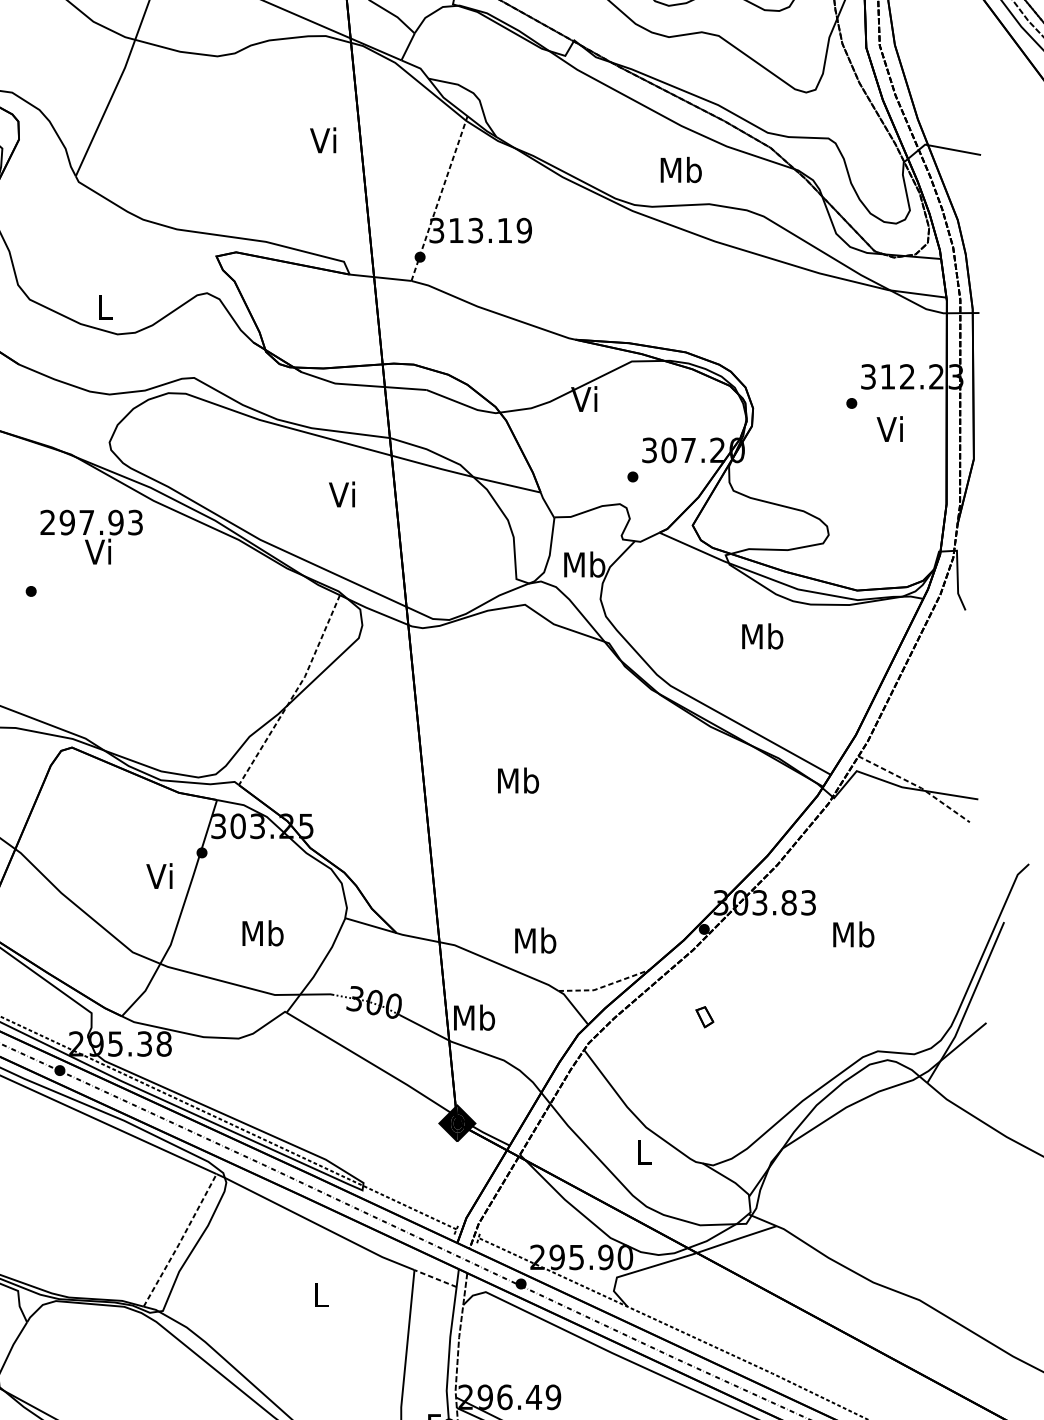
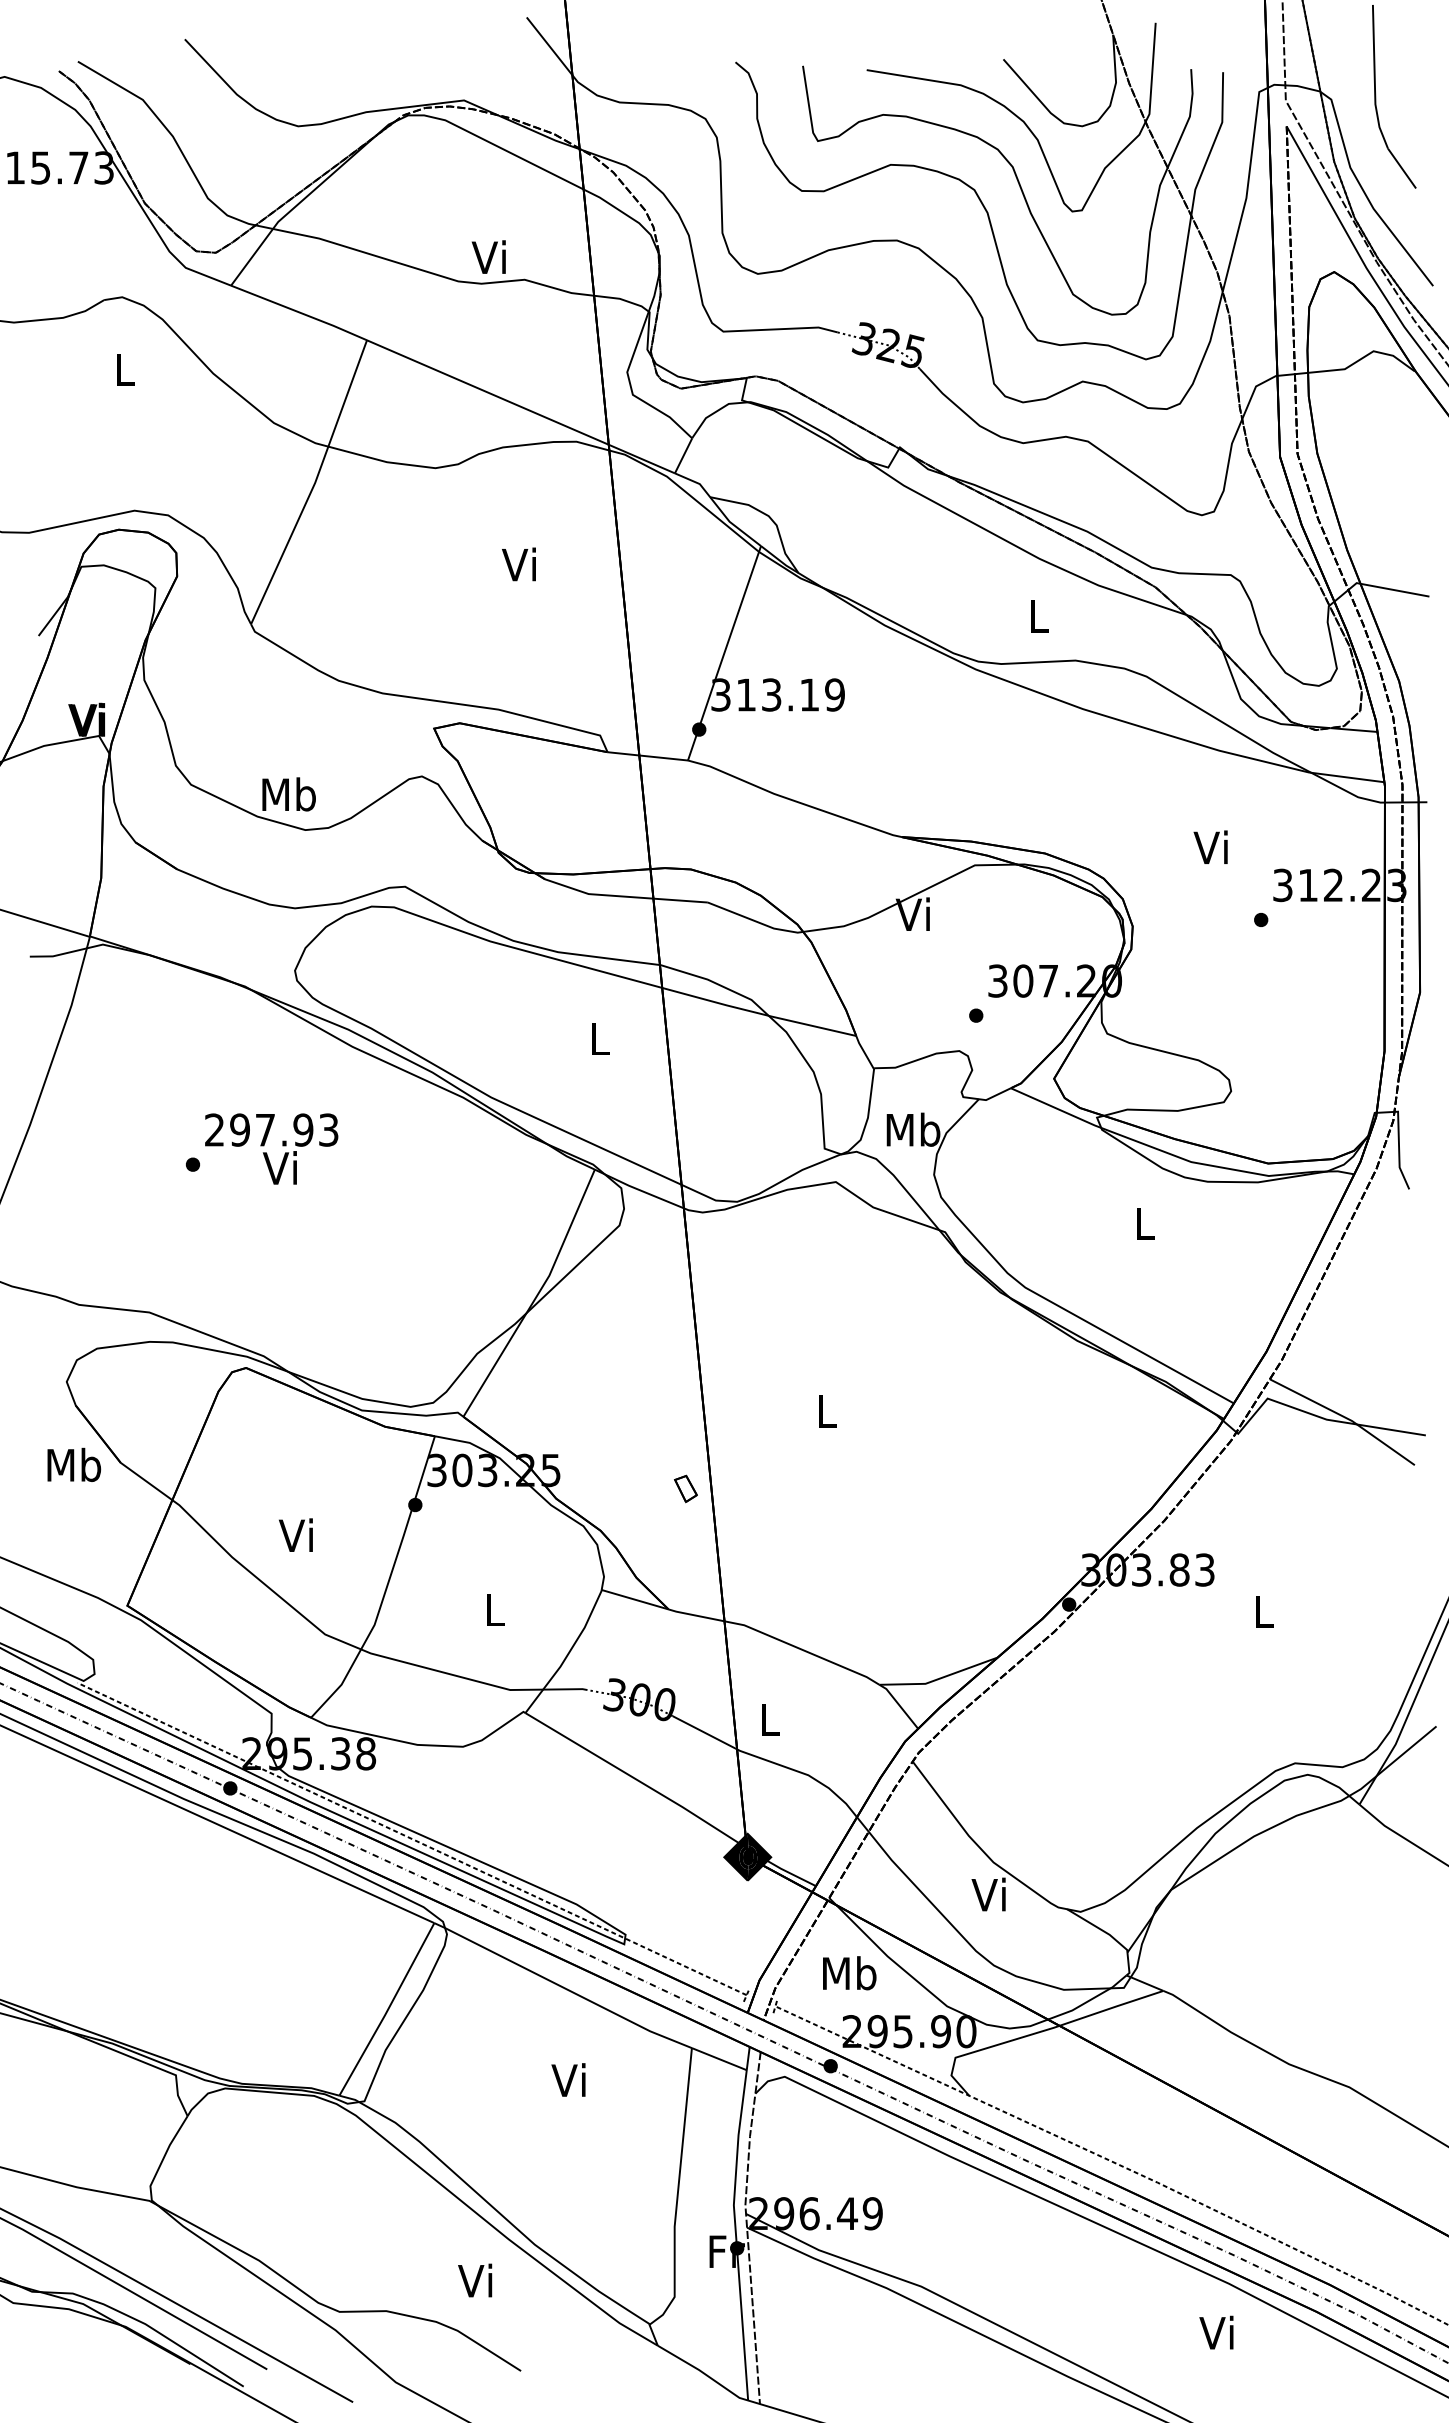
text: (322, 140) -> (518, 564), moved
text: (680, 170) -> (1038, 616), Mb -> L
line: (439, 198) -> (724, 653), dashed -> solid
text: (104, 307) -> (288, 794), L -> Mb
text: (889, 428) -> (1210, 846), moved
text: (341, 494) -> (597, 1038), Vi -> L
text: (91, 536) -> (271, 1148), moved
text: (762, 636) -> (1144, 1223), Mb -> L
line: (295, 692) -> (536, 1296), dashed -> solid
text: (518, 780) -> (827, 1410), Mb -> L
line: (916, 785) -> (1345, 1417), dashed -> solid
text: (159, 875) -> (295, 1534), moved
text: (262, 933) -> (494, 1609), Mb -> L
text: (853, 934) -> (1263, 1611), Mb -> L
text: (535, 940) -> (849, 1973), moved
line: (604, 986) -> (939, 1678), dashed -> solid
part: (704, 1016) -> (685, 1488), moved
text: (474, 1017) -> (769, 1719), Mb -> L
text: (642, 1152) -> (988, 1894), L -> Vi
line: (180, 1241) -> (387, 2010), dashed -> solid
line: (435, 1278) -> (719, 2059), dashed -> solid
text: (319, 1294) -> (568, 2079), L -> Vi

